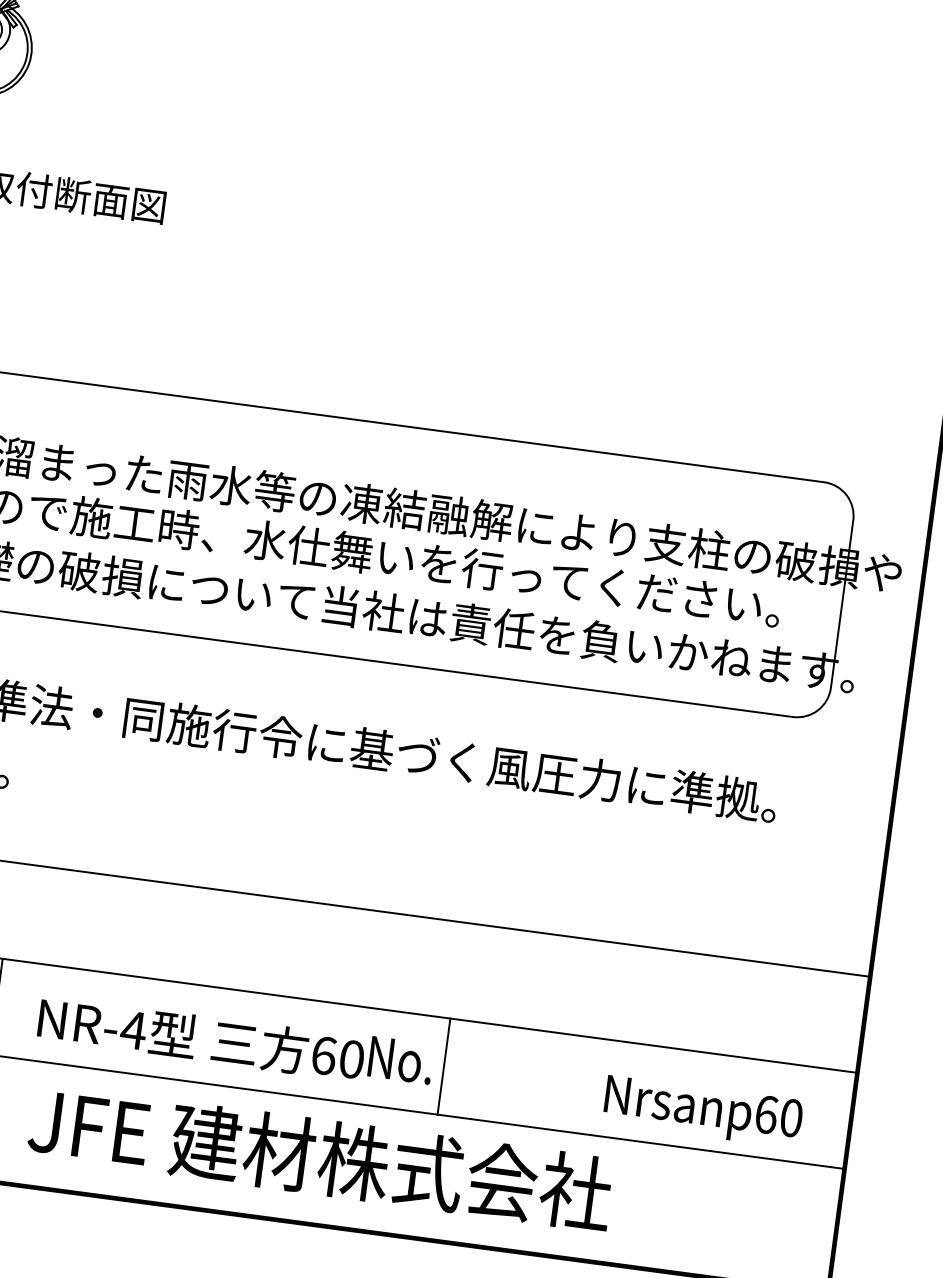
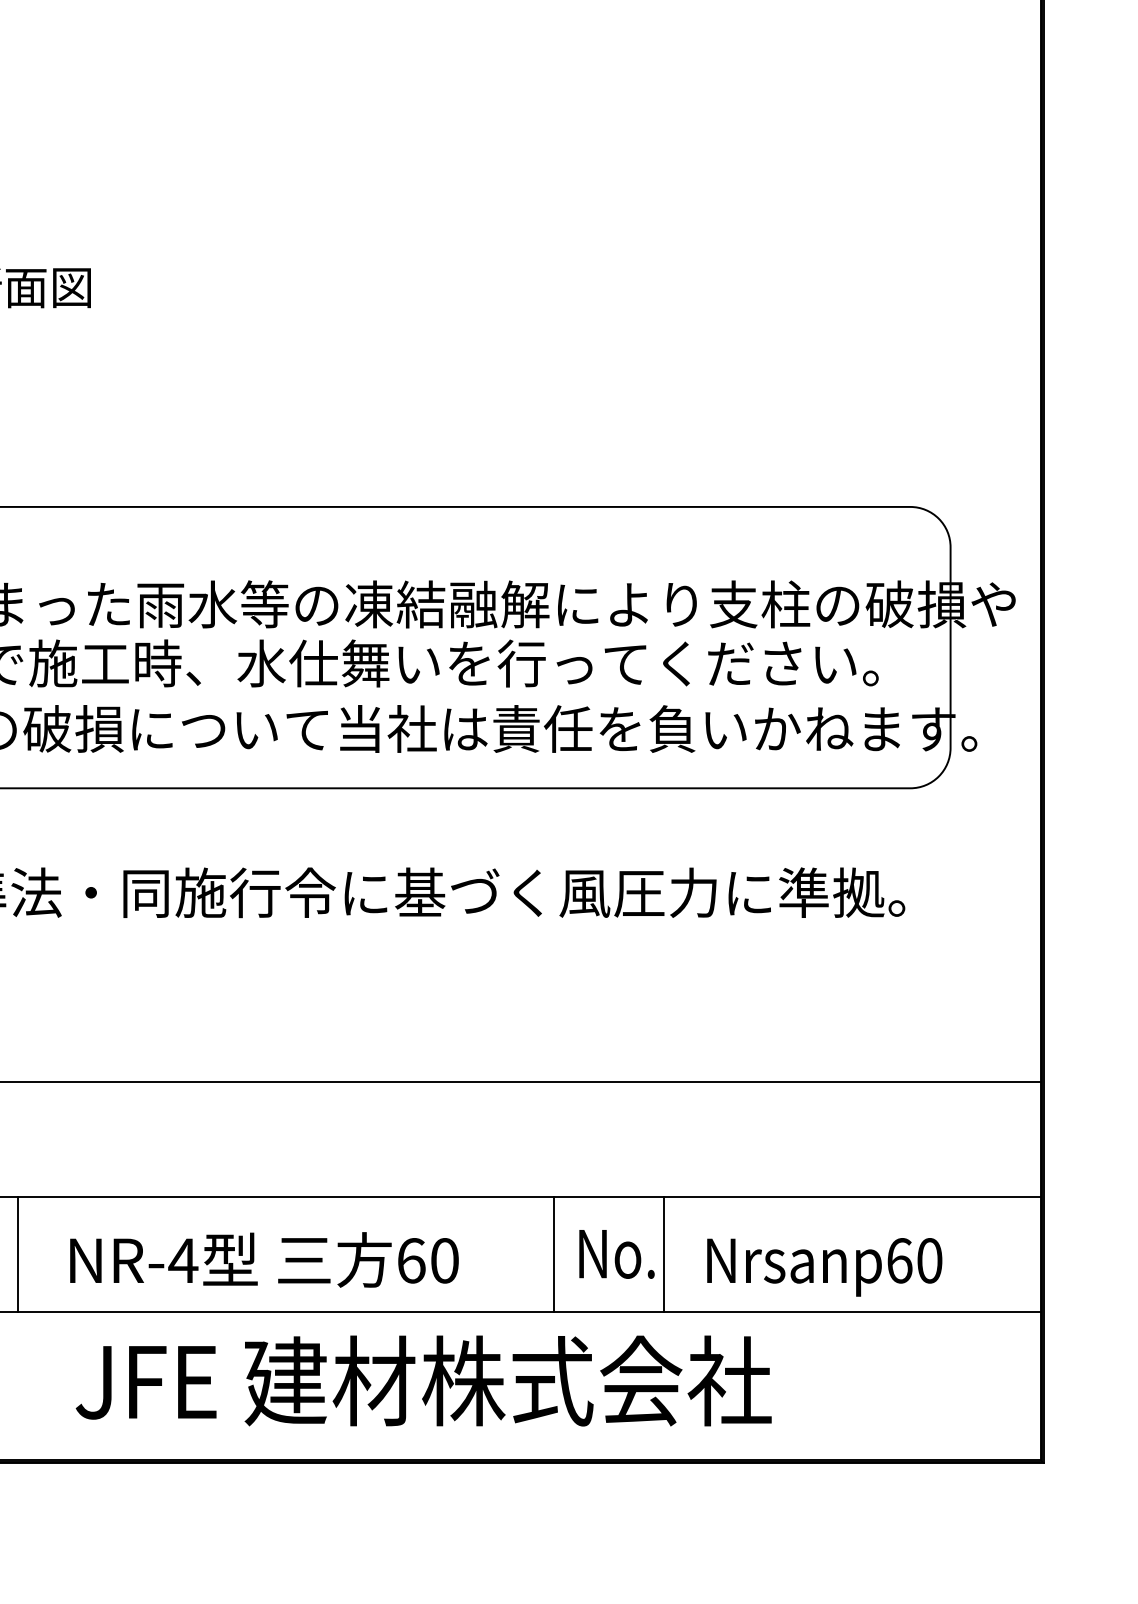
text: (400, 1060) -> (616, 1254), moved
line: (535, 1078) -> (663, 1254), added
text: (702, 1111) -> (824, 1267), moved

